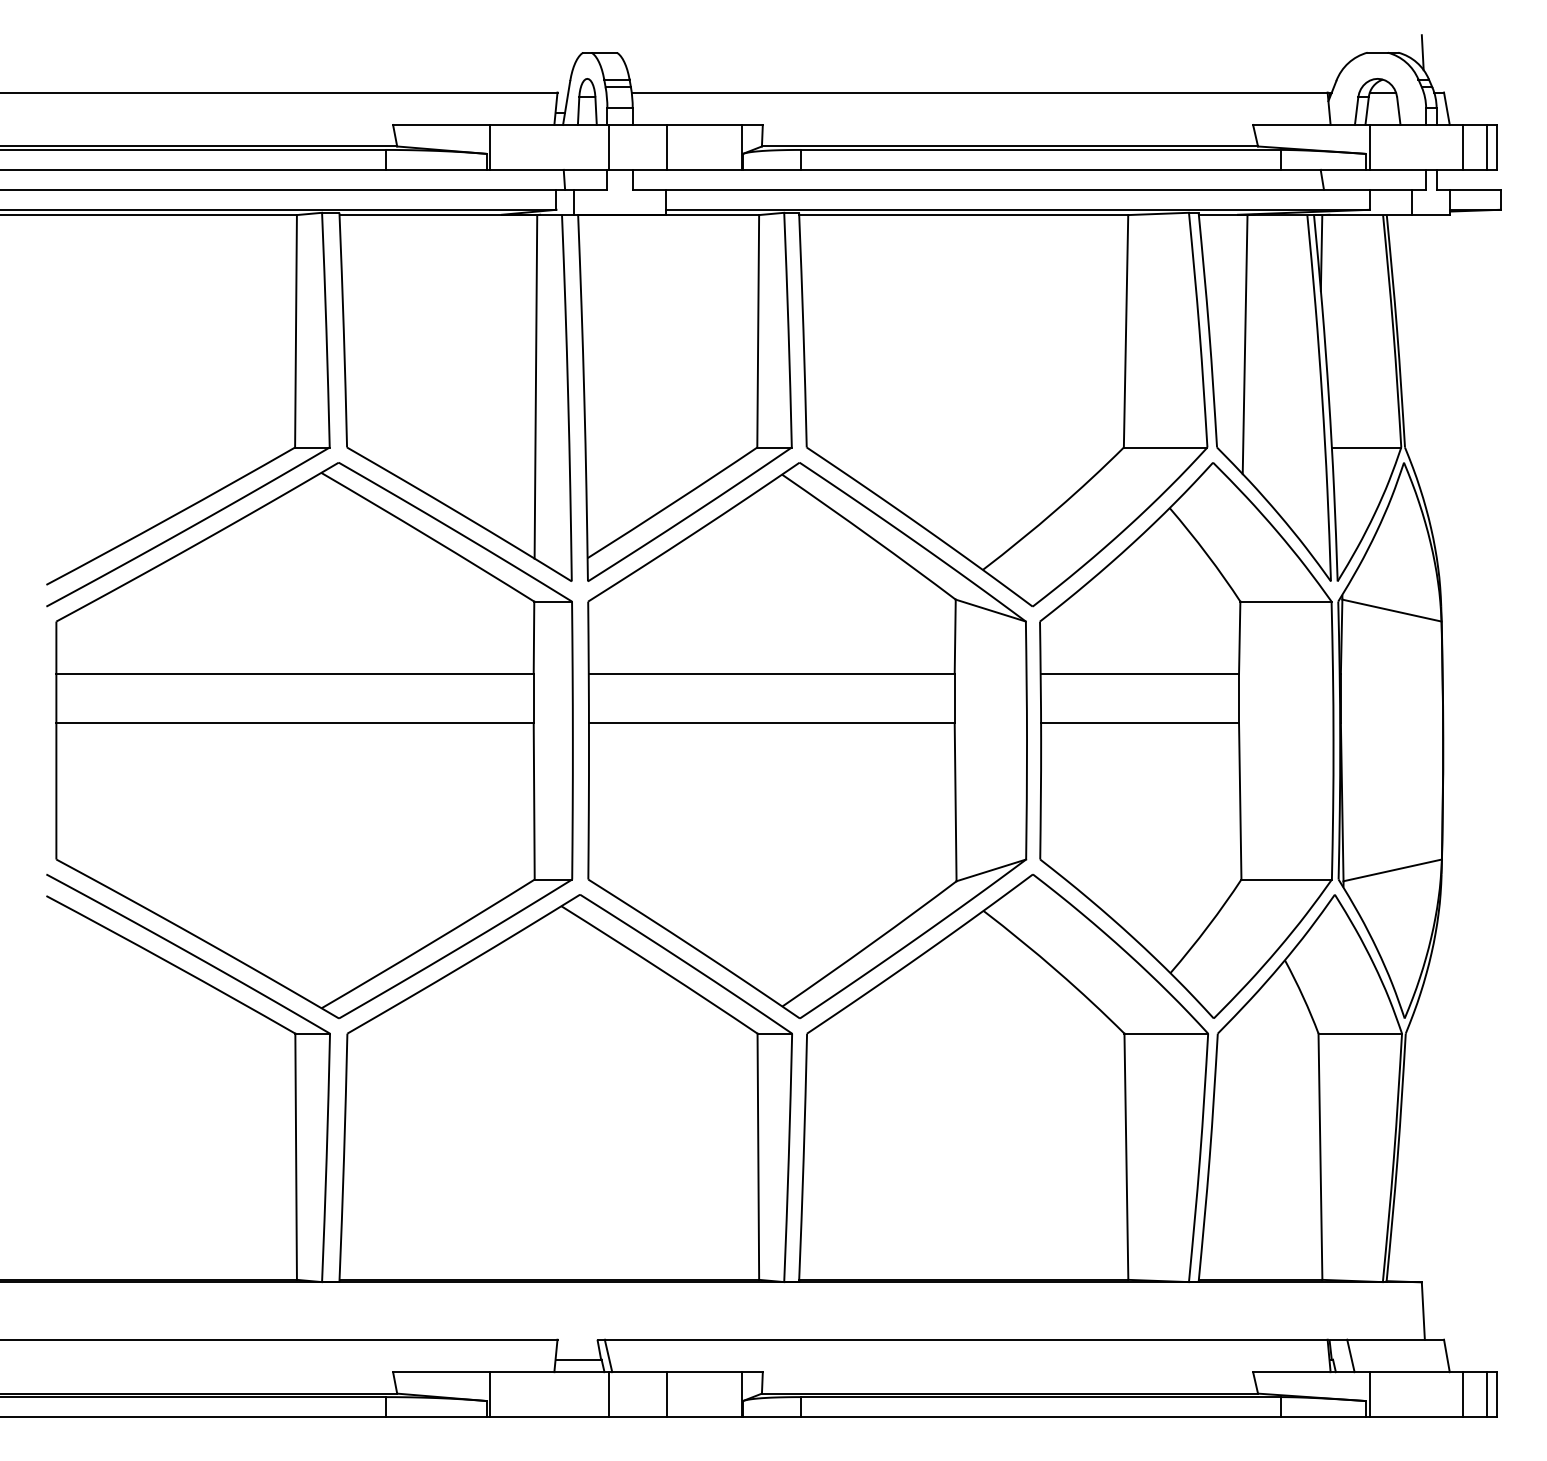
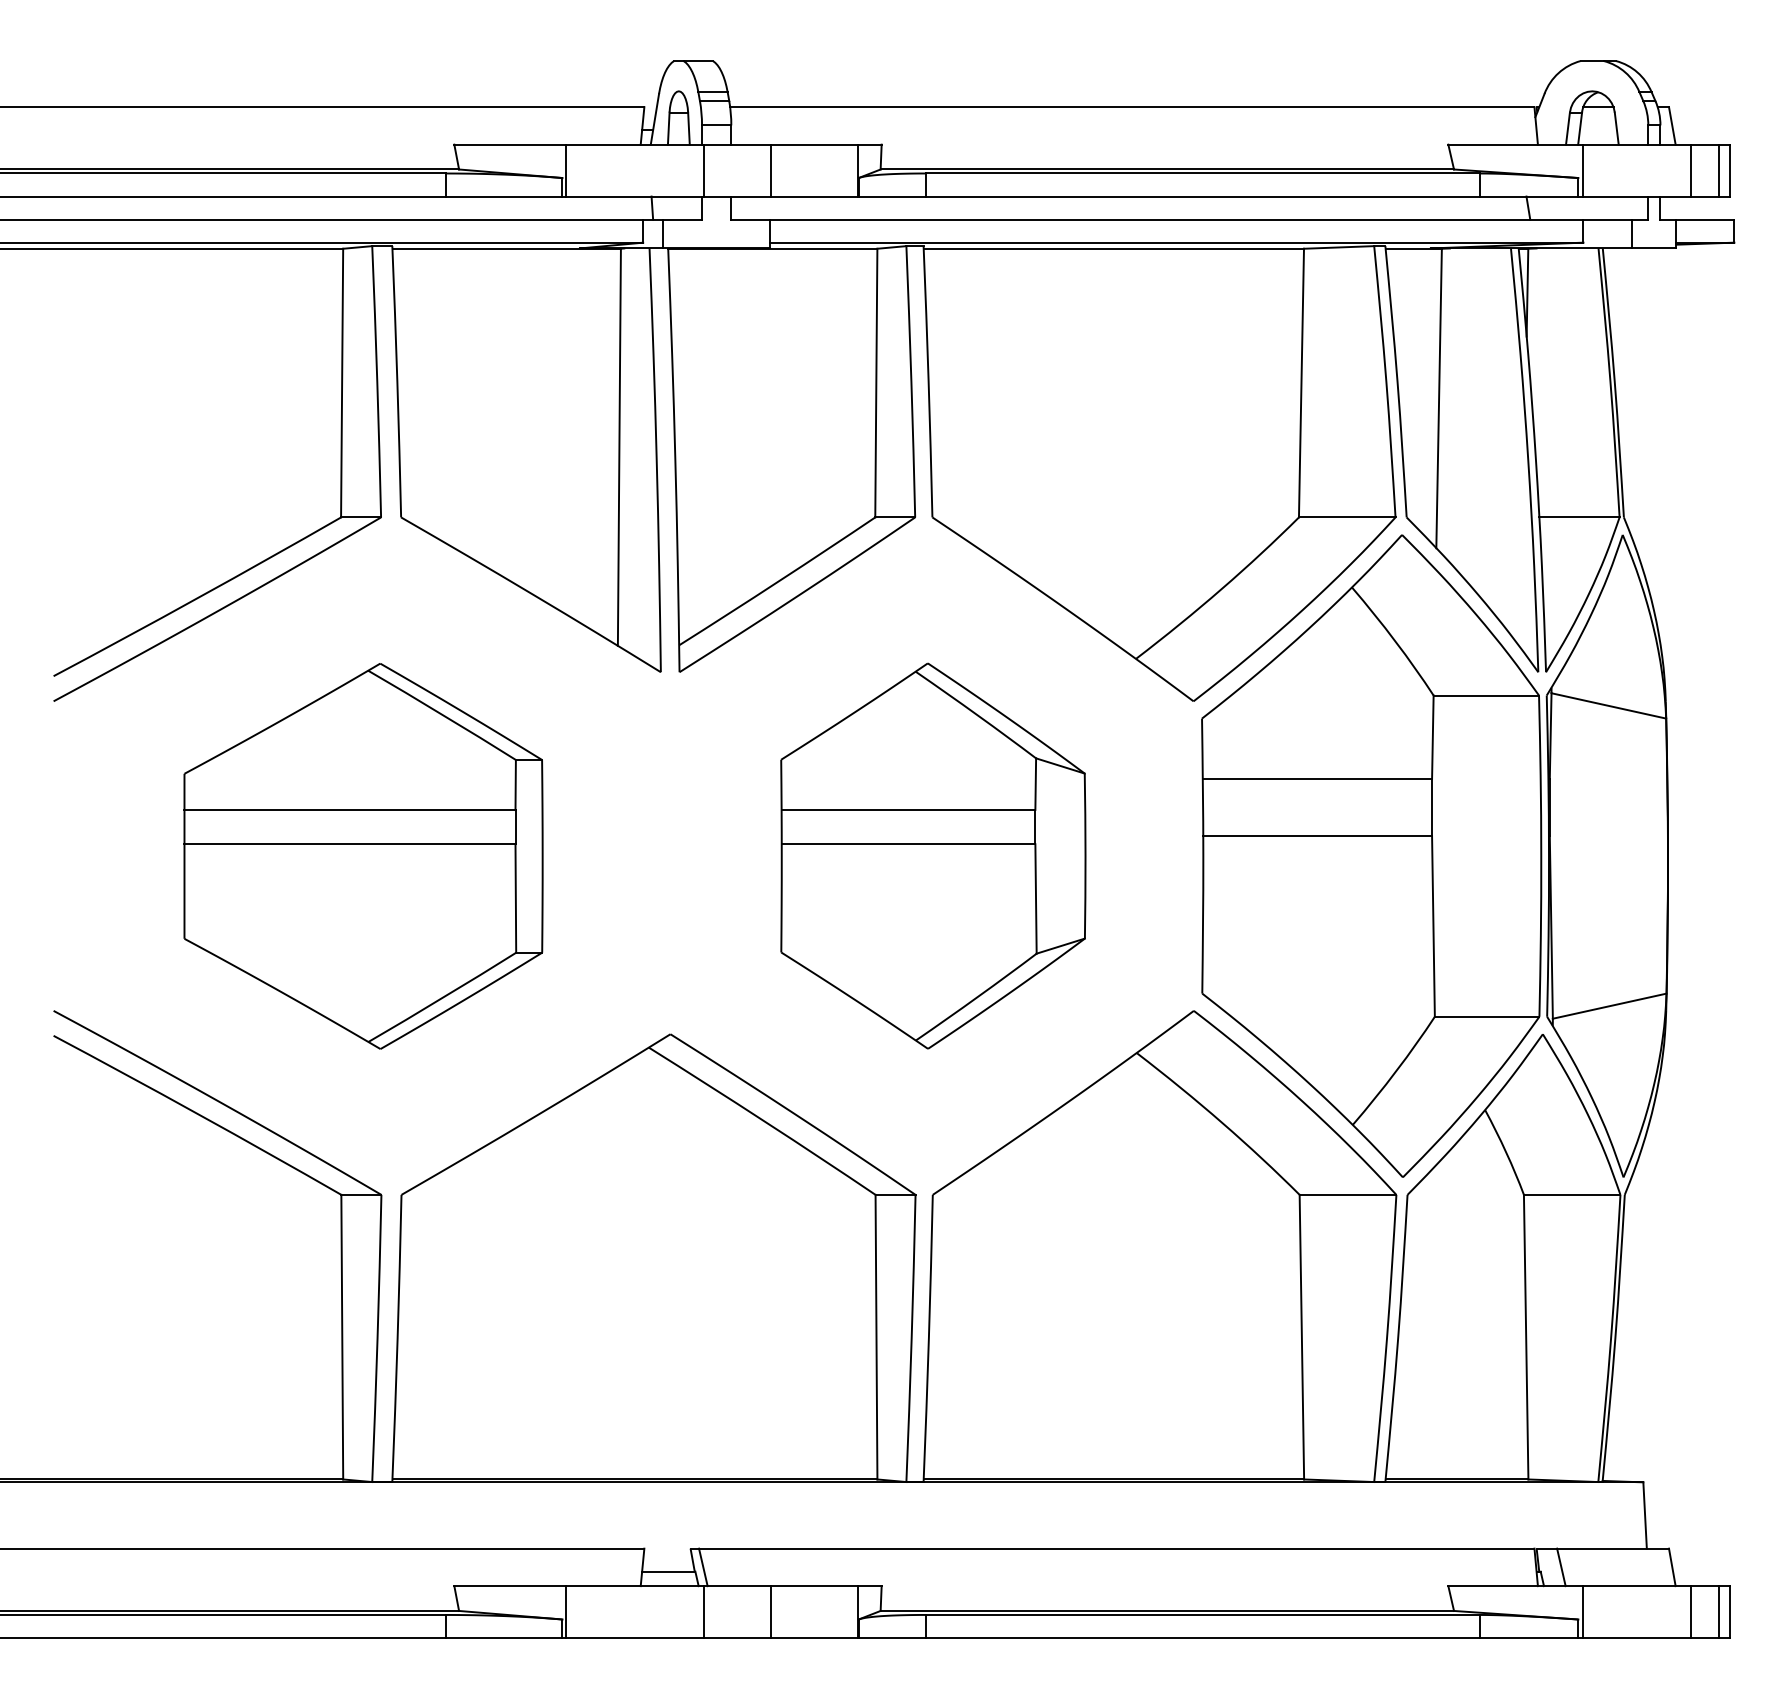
line: (1422, 52) -> (1644, 60), removed
part: (314, 740) -> (363, 856), size x0.6
part: (807, 740) -> (933, 856), size x0.6

